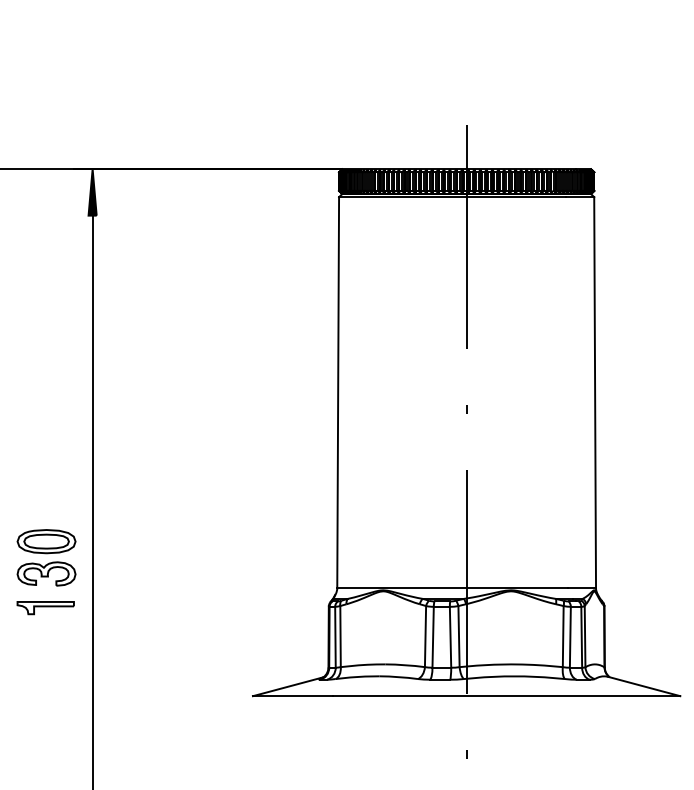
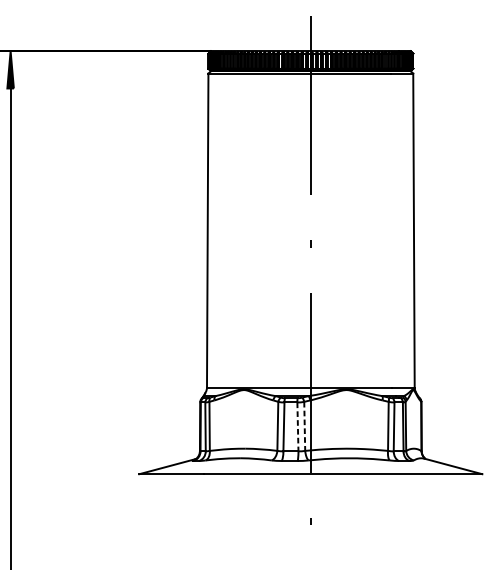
line: (459, 636) -> (305, 426), solid -> dashed
line: (450, 637) -> (297, 427), solid -> dashed

